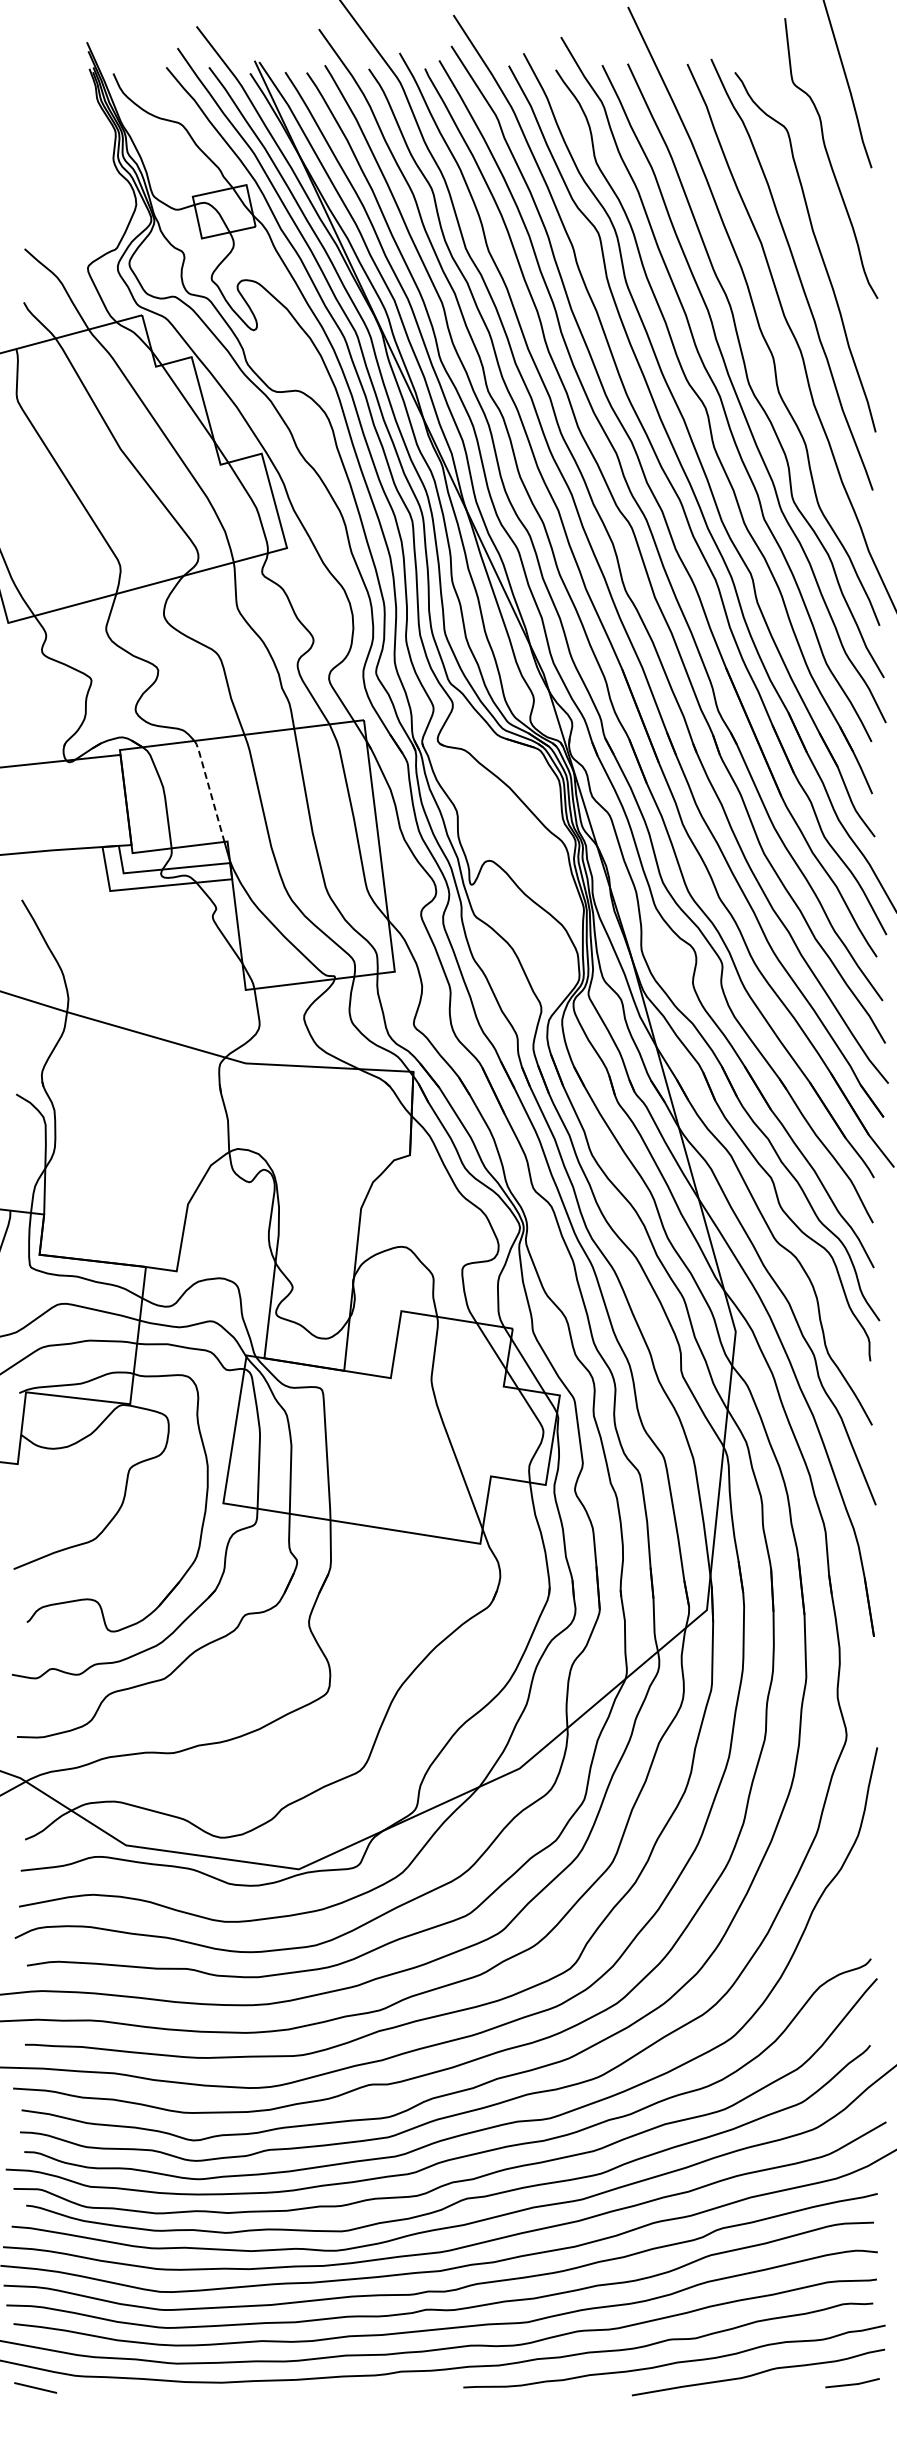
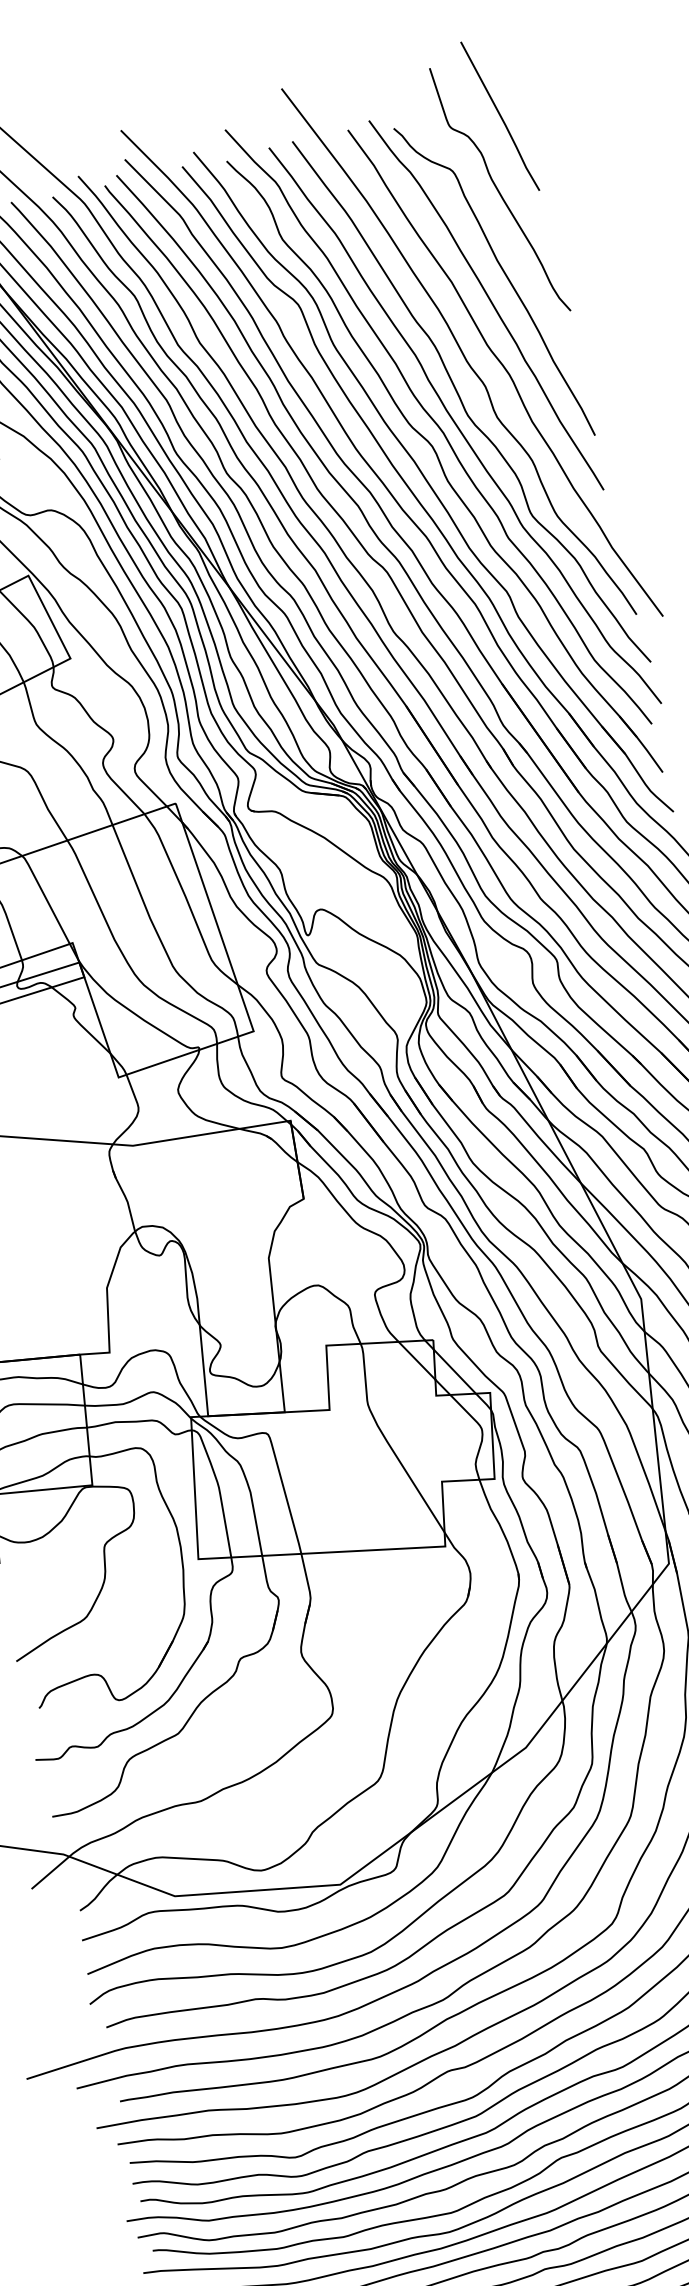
line: (209, 790) -> (45, 899), dashed -> solid

